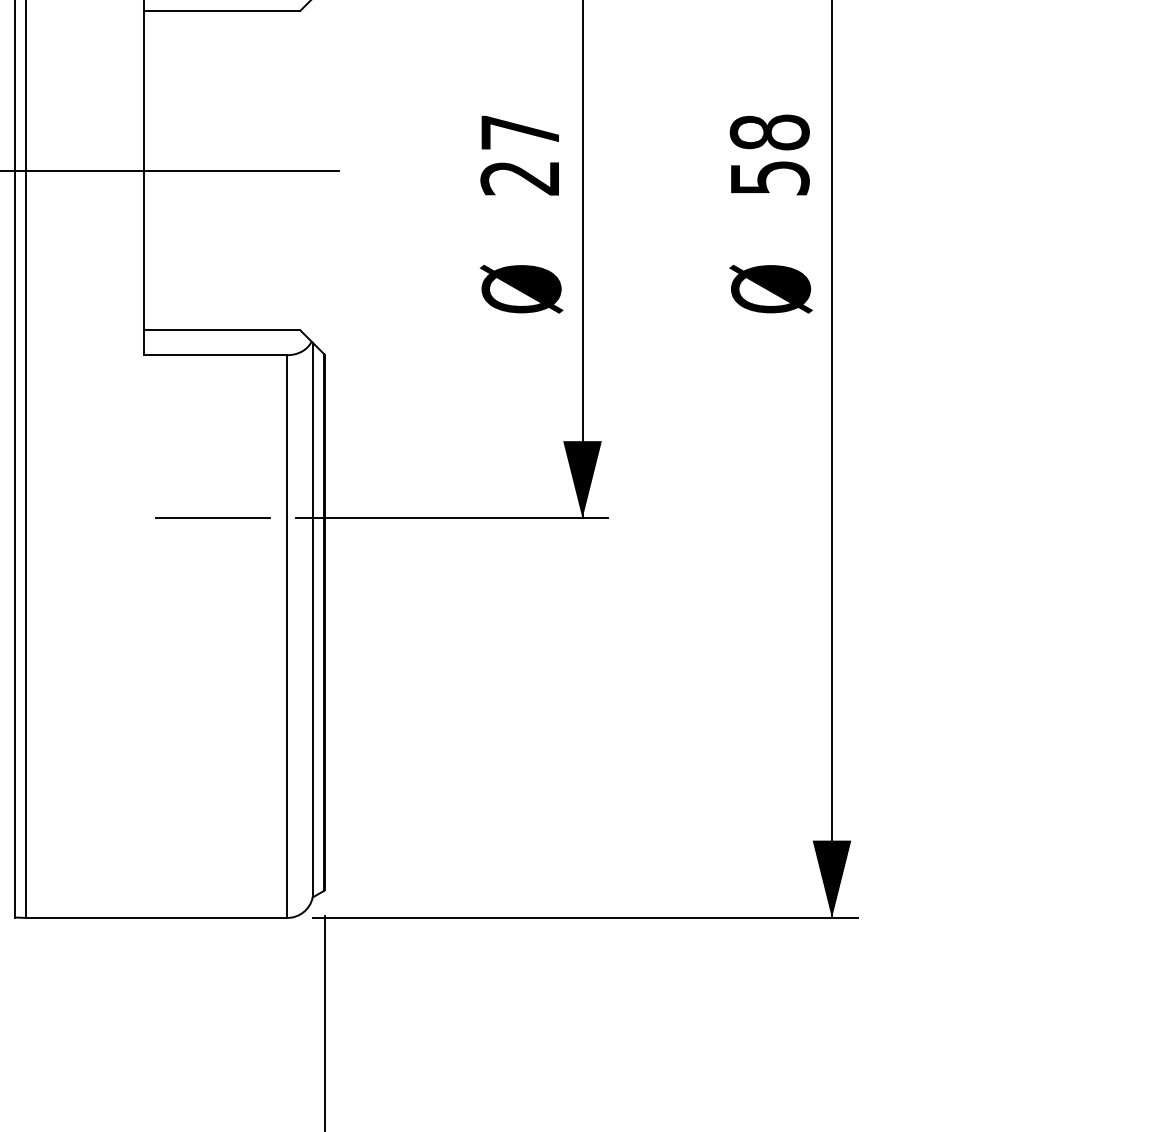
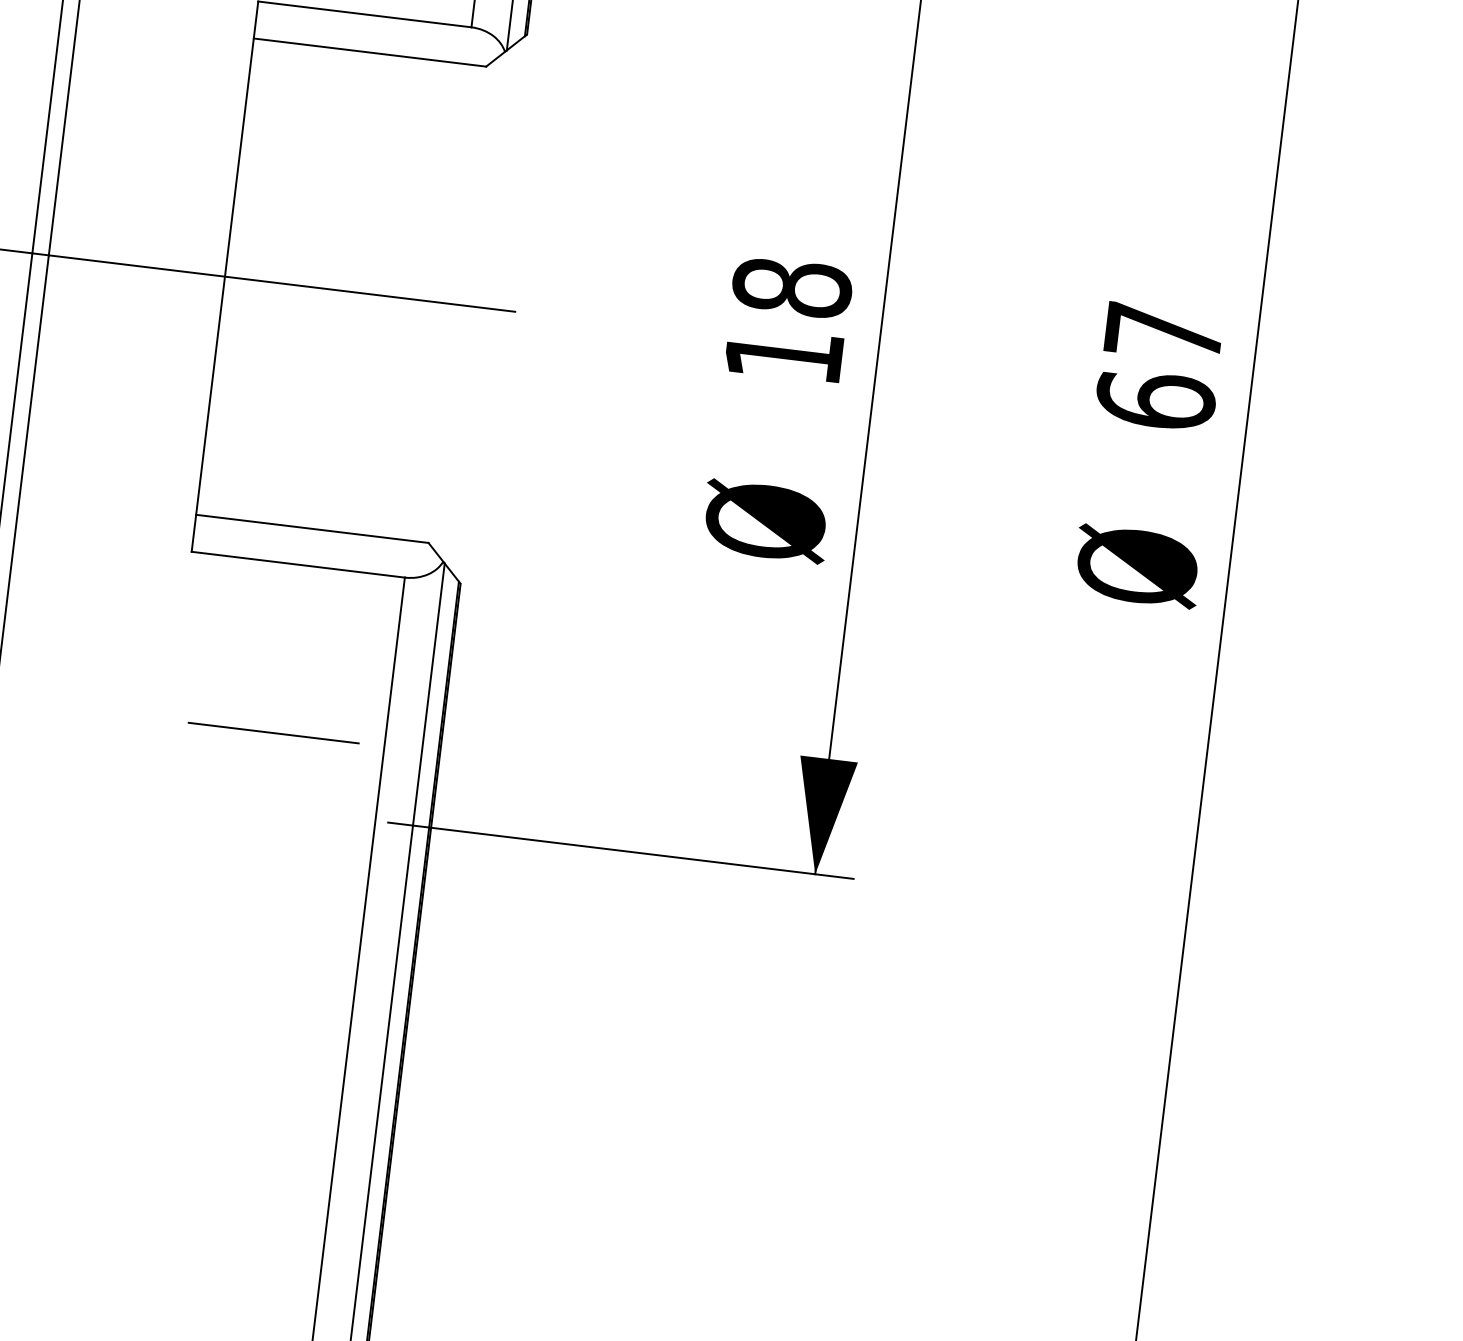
text: (520, 154) -> (788, 320), 27 -> 18
text: (769, 154) -> (1159, 365), 58 -> 67
line: (212, 517) -> (272, 731), moved

